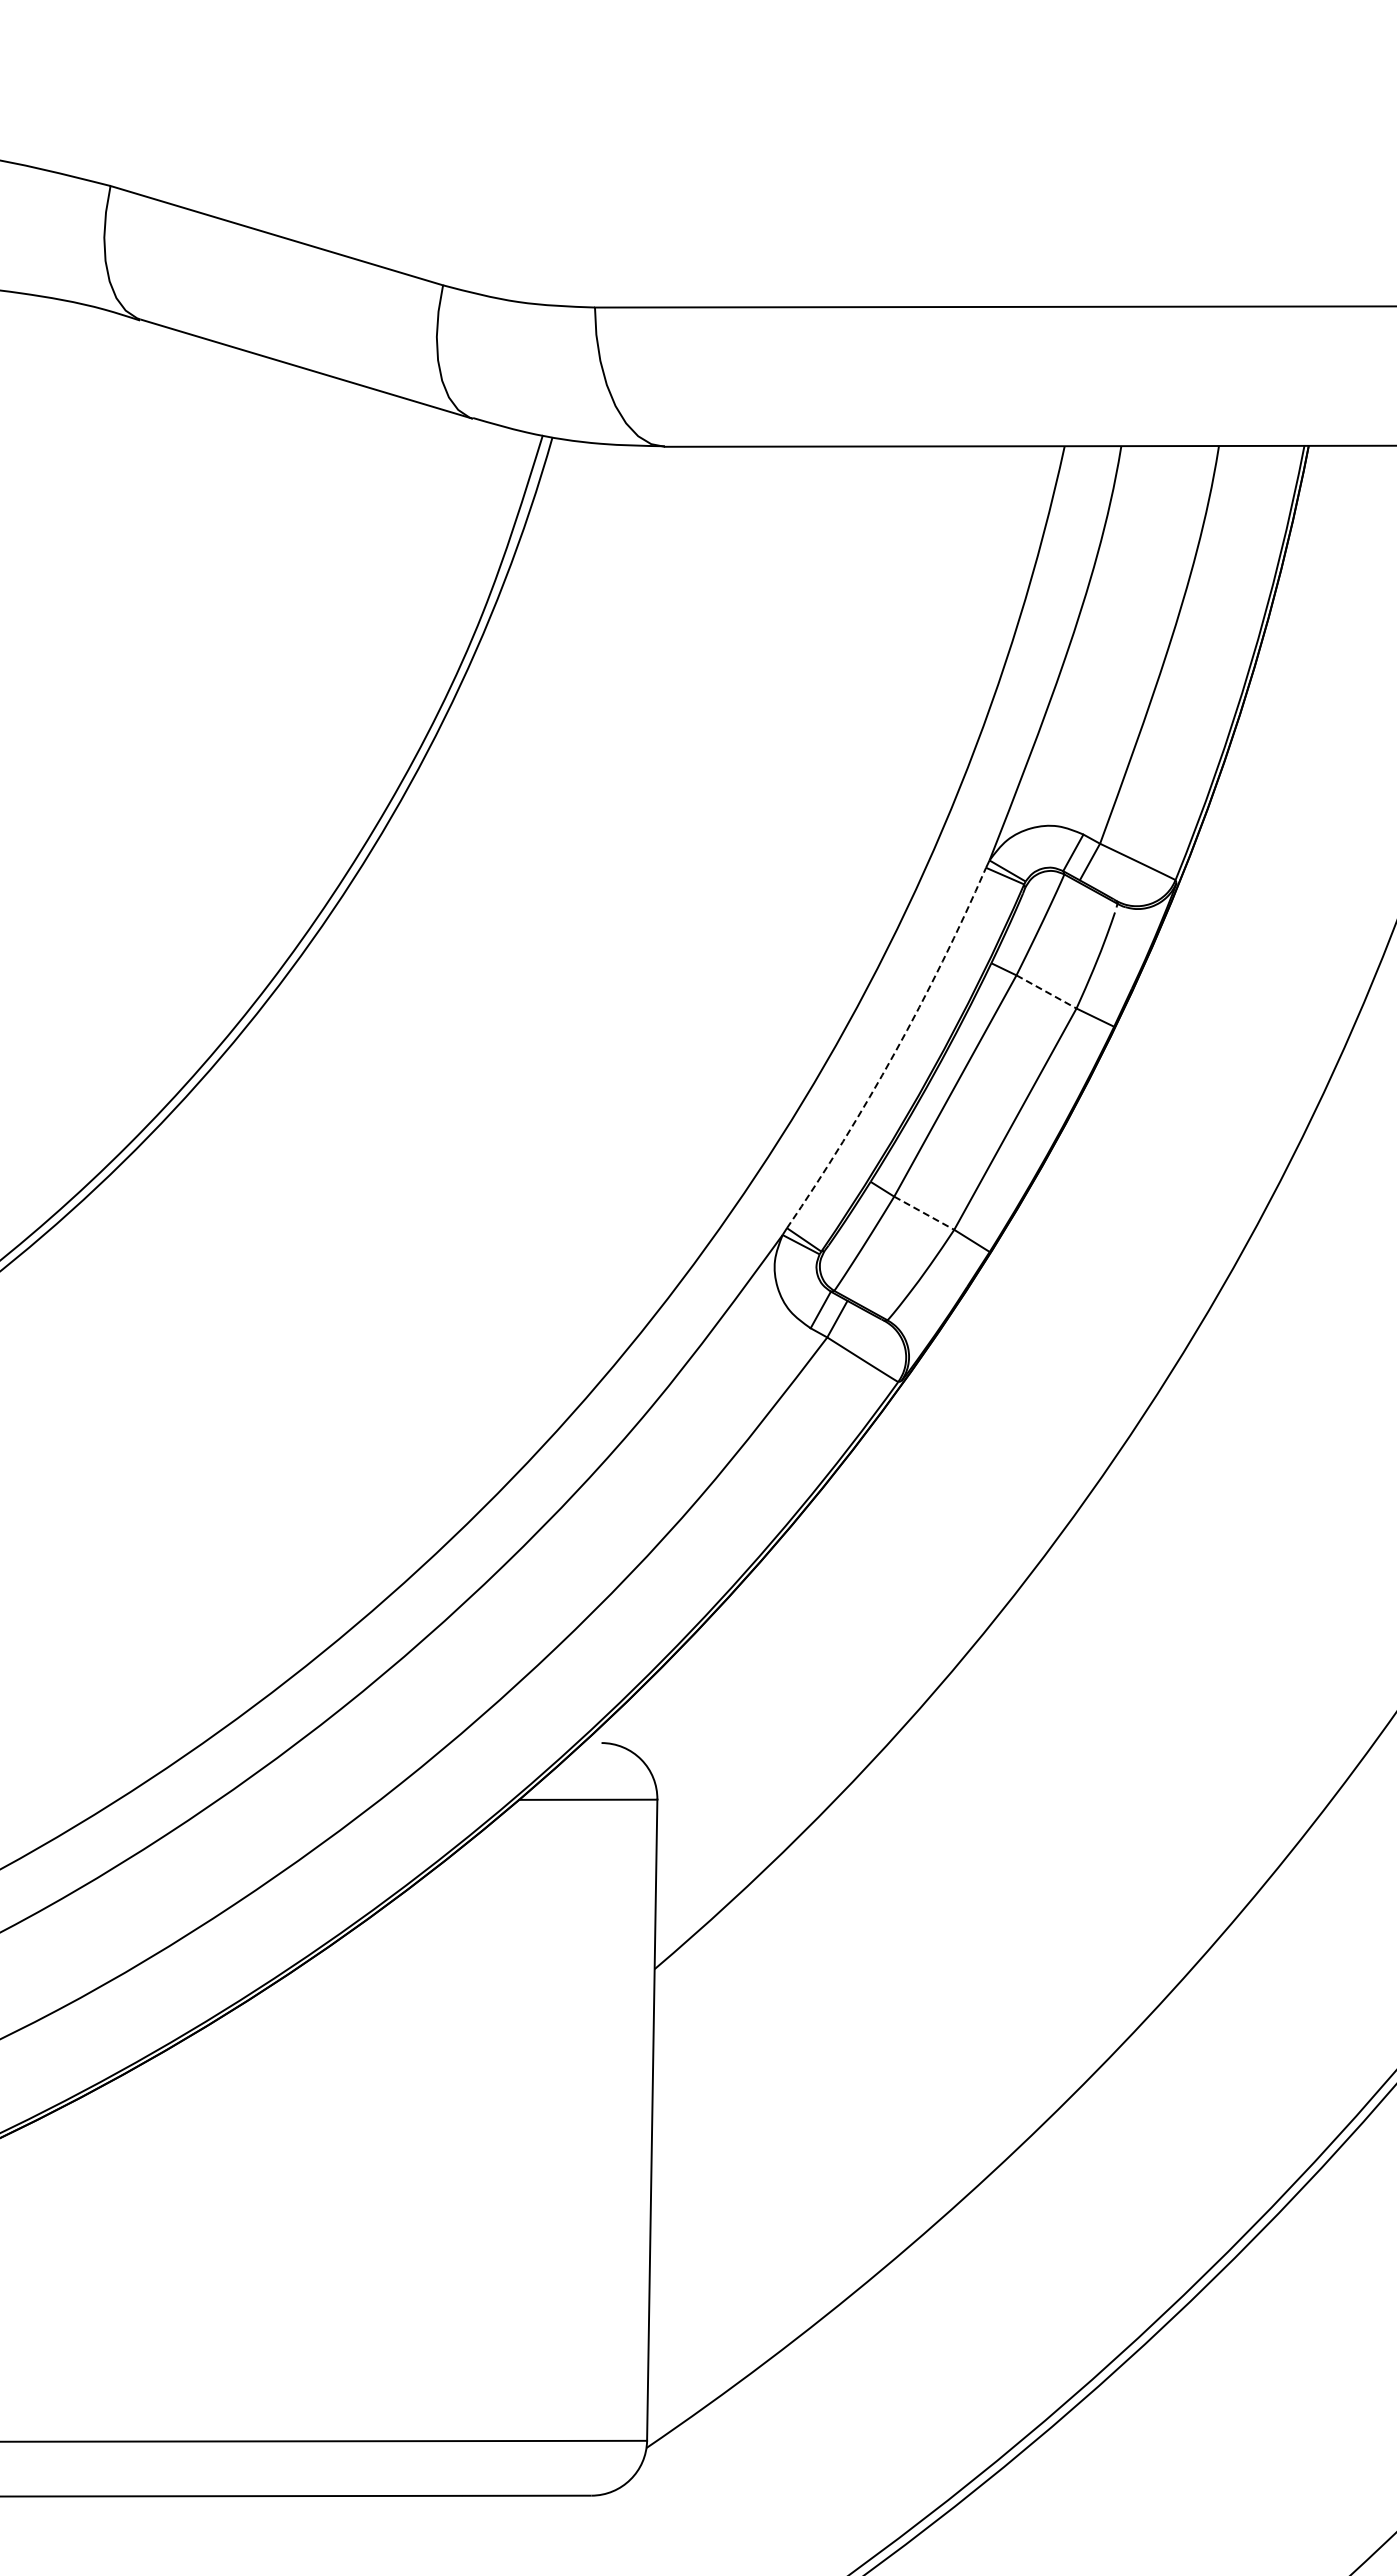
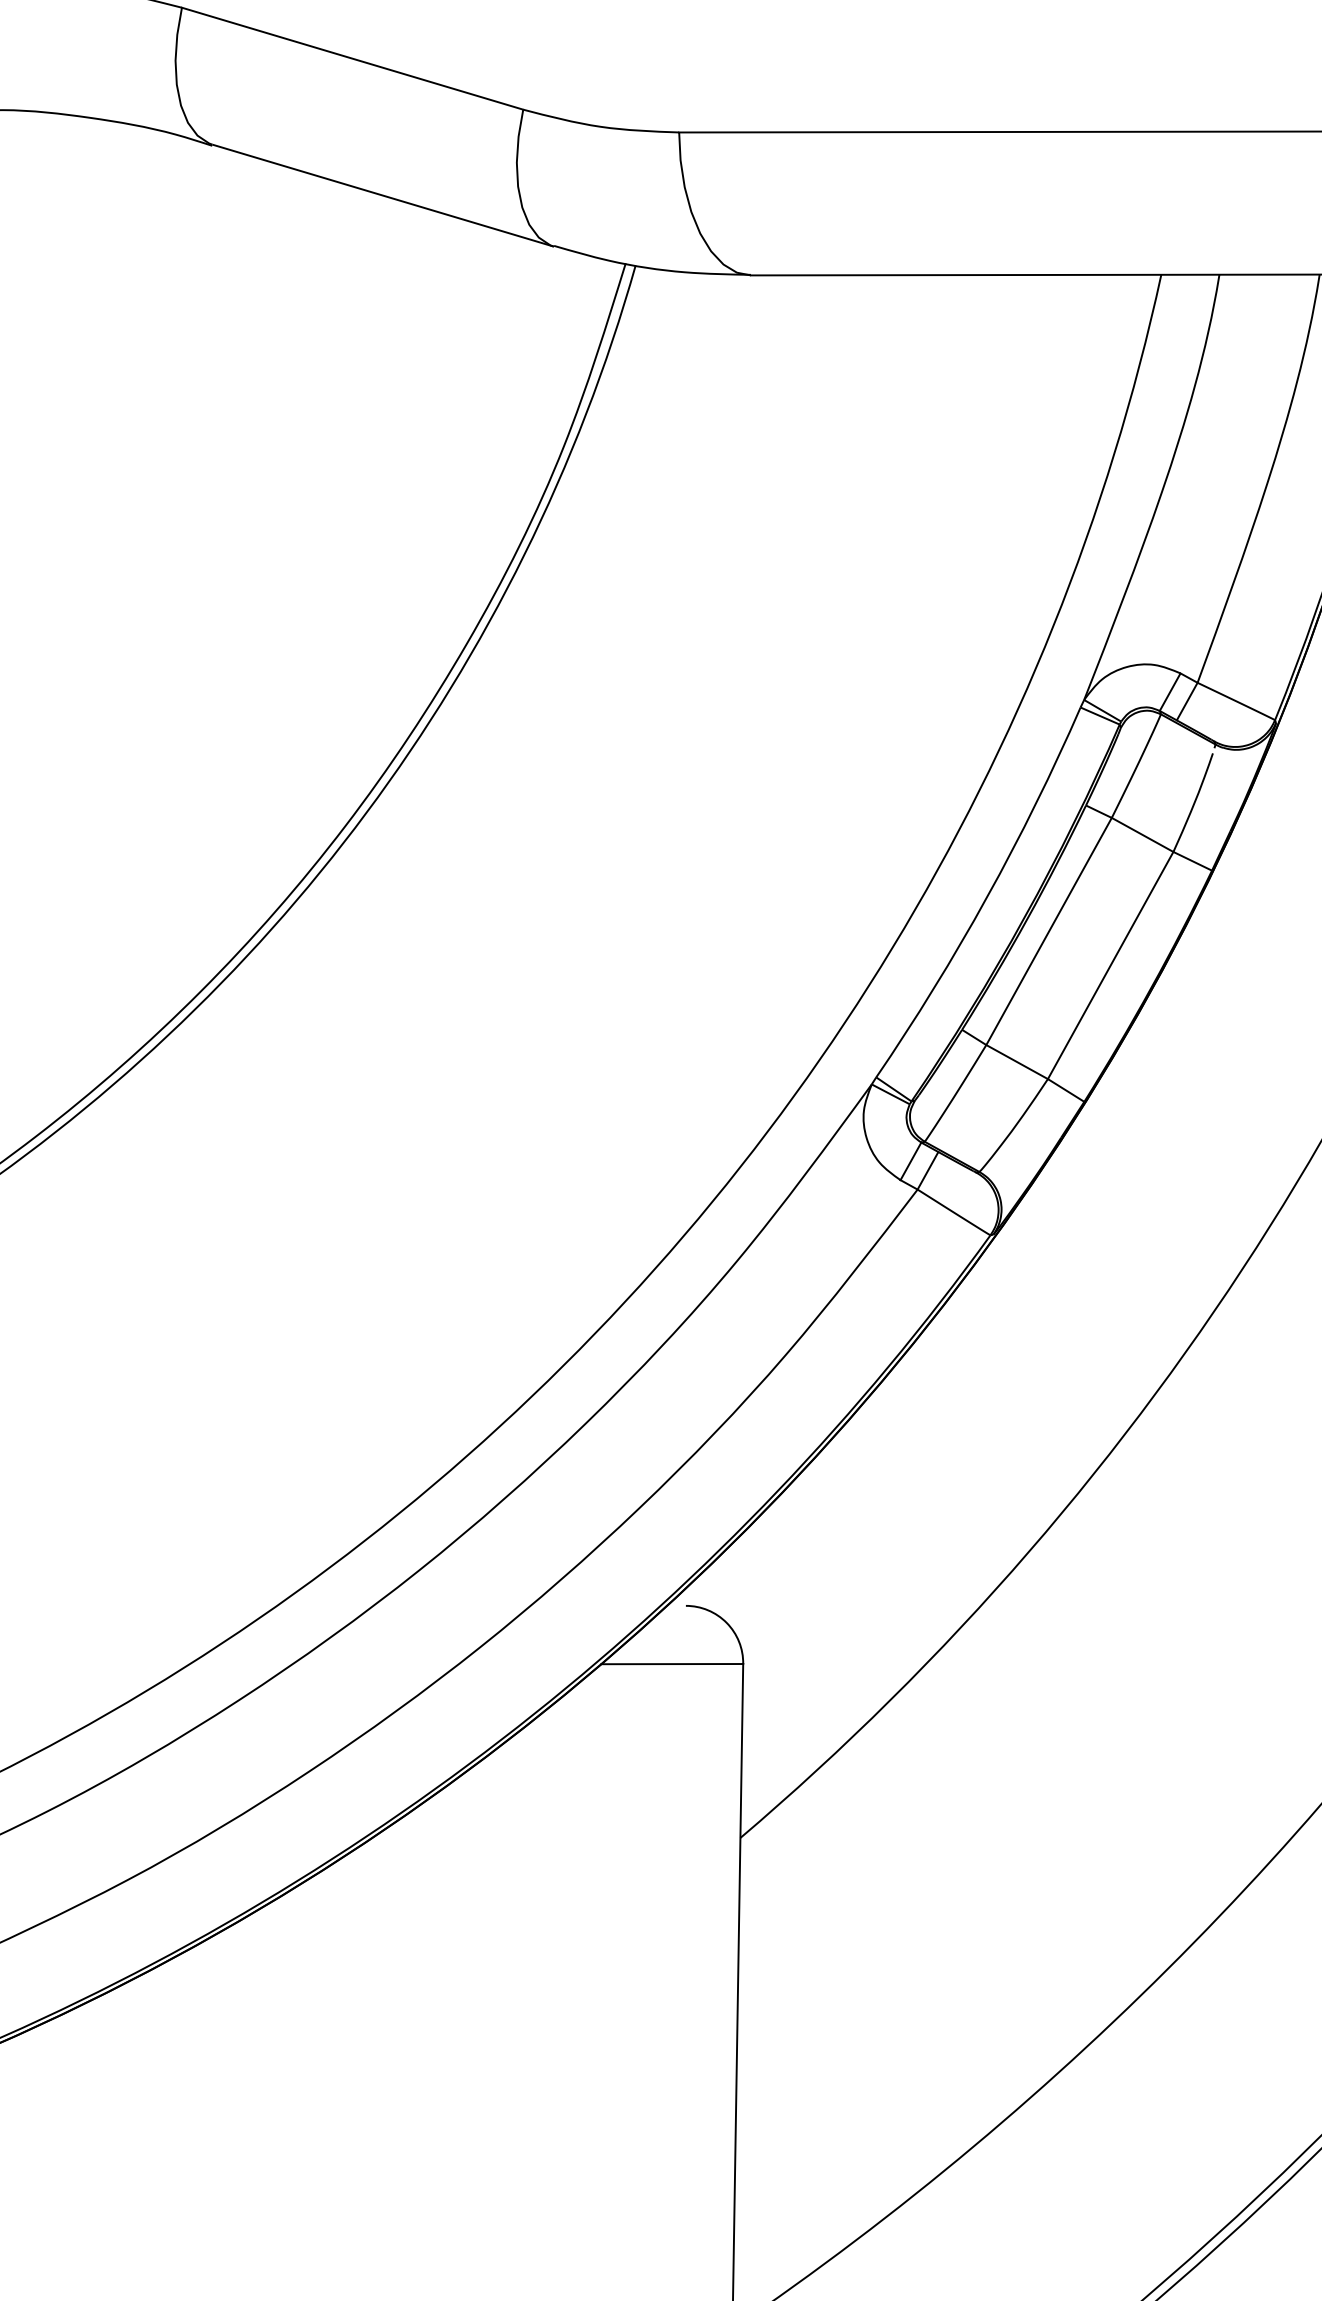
line: (1046, 992) -> (1142, 835), dashed -> solid
arc: (894, 1052) -> (986, 897), dashed -> solid
line: (924, 1213) -> (1017, 1062), dashed -> solid

